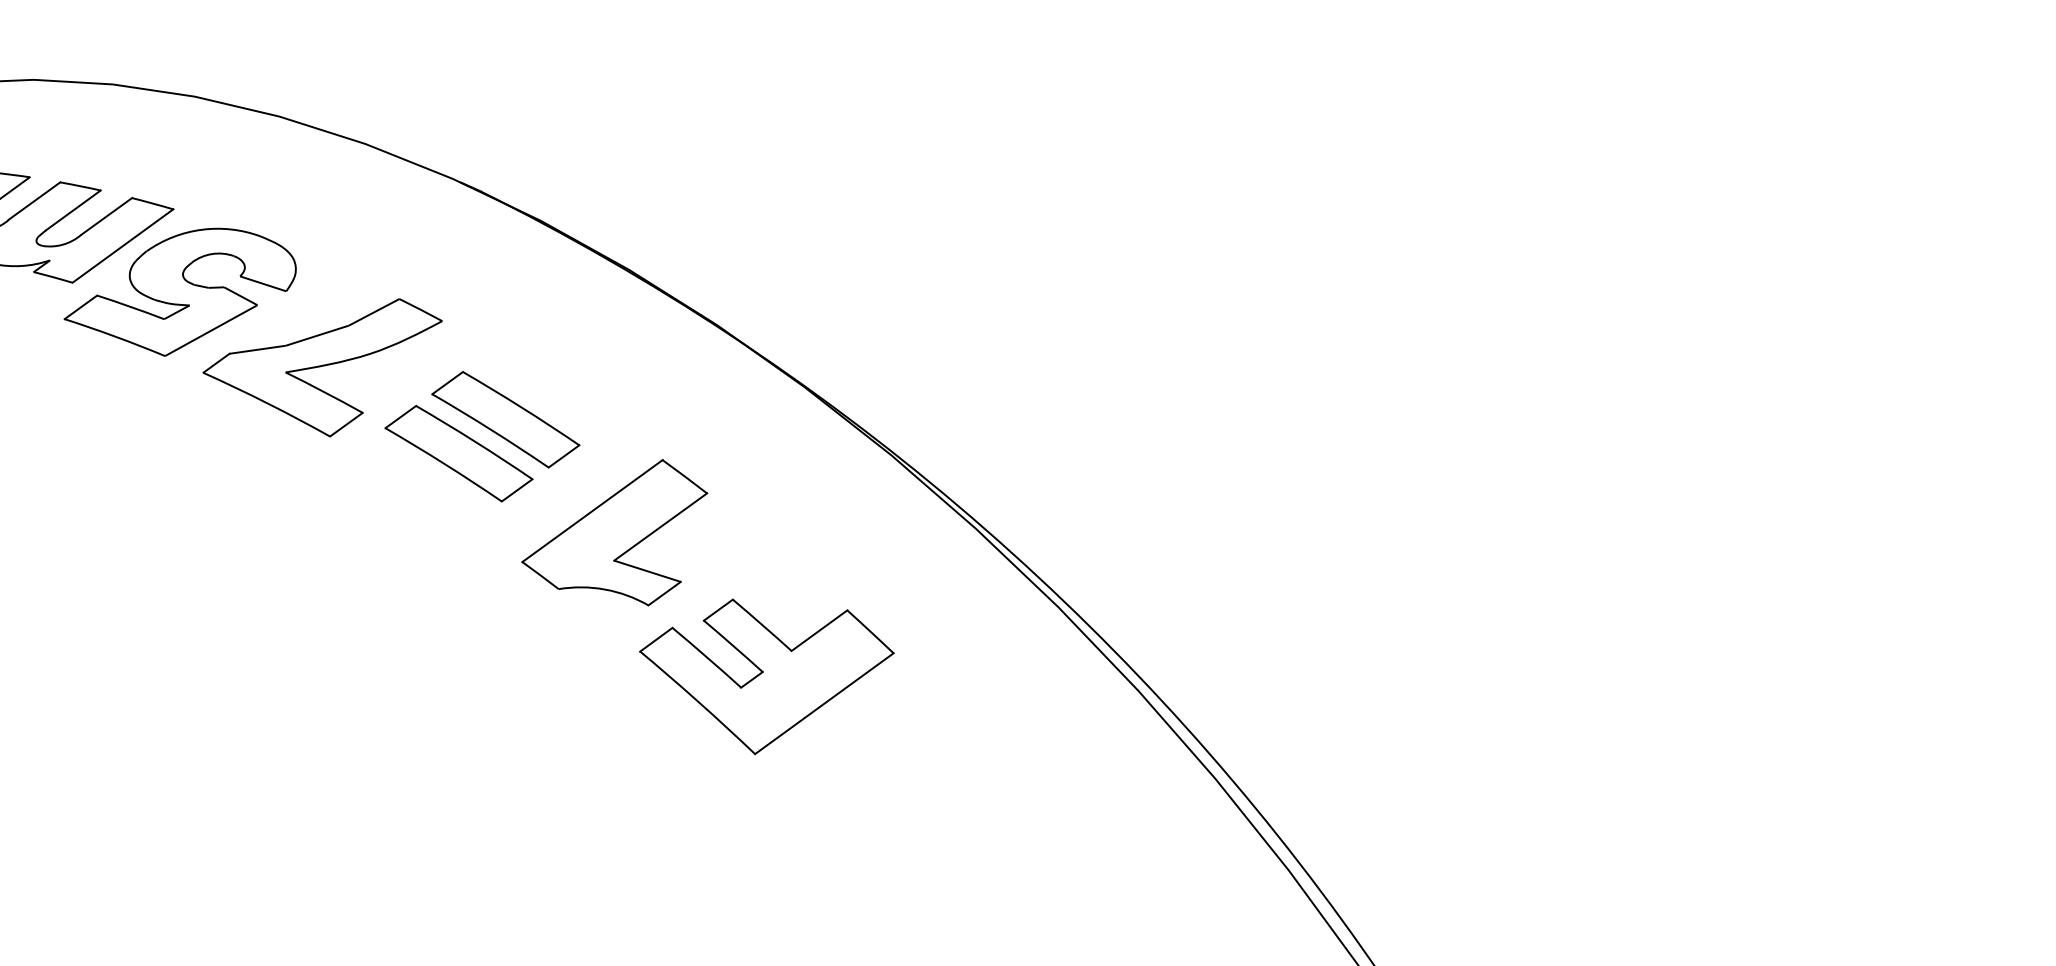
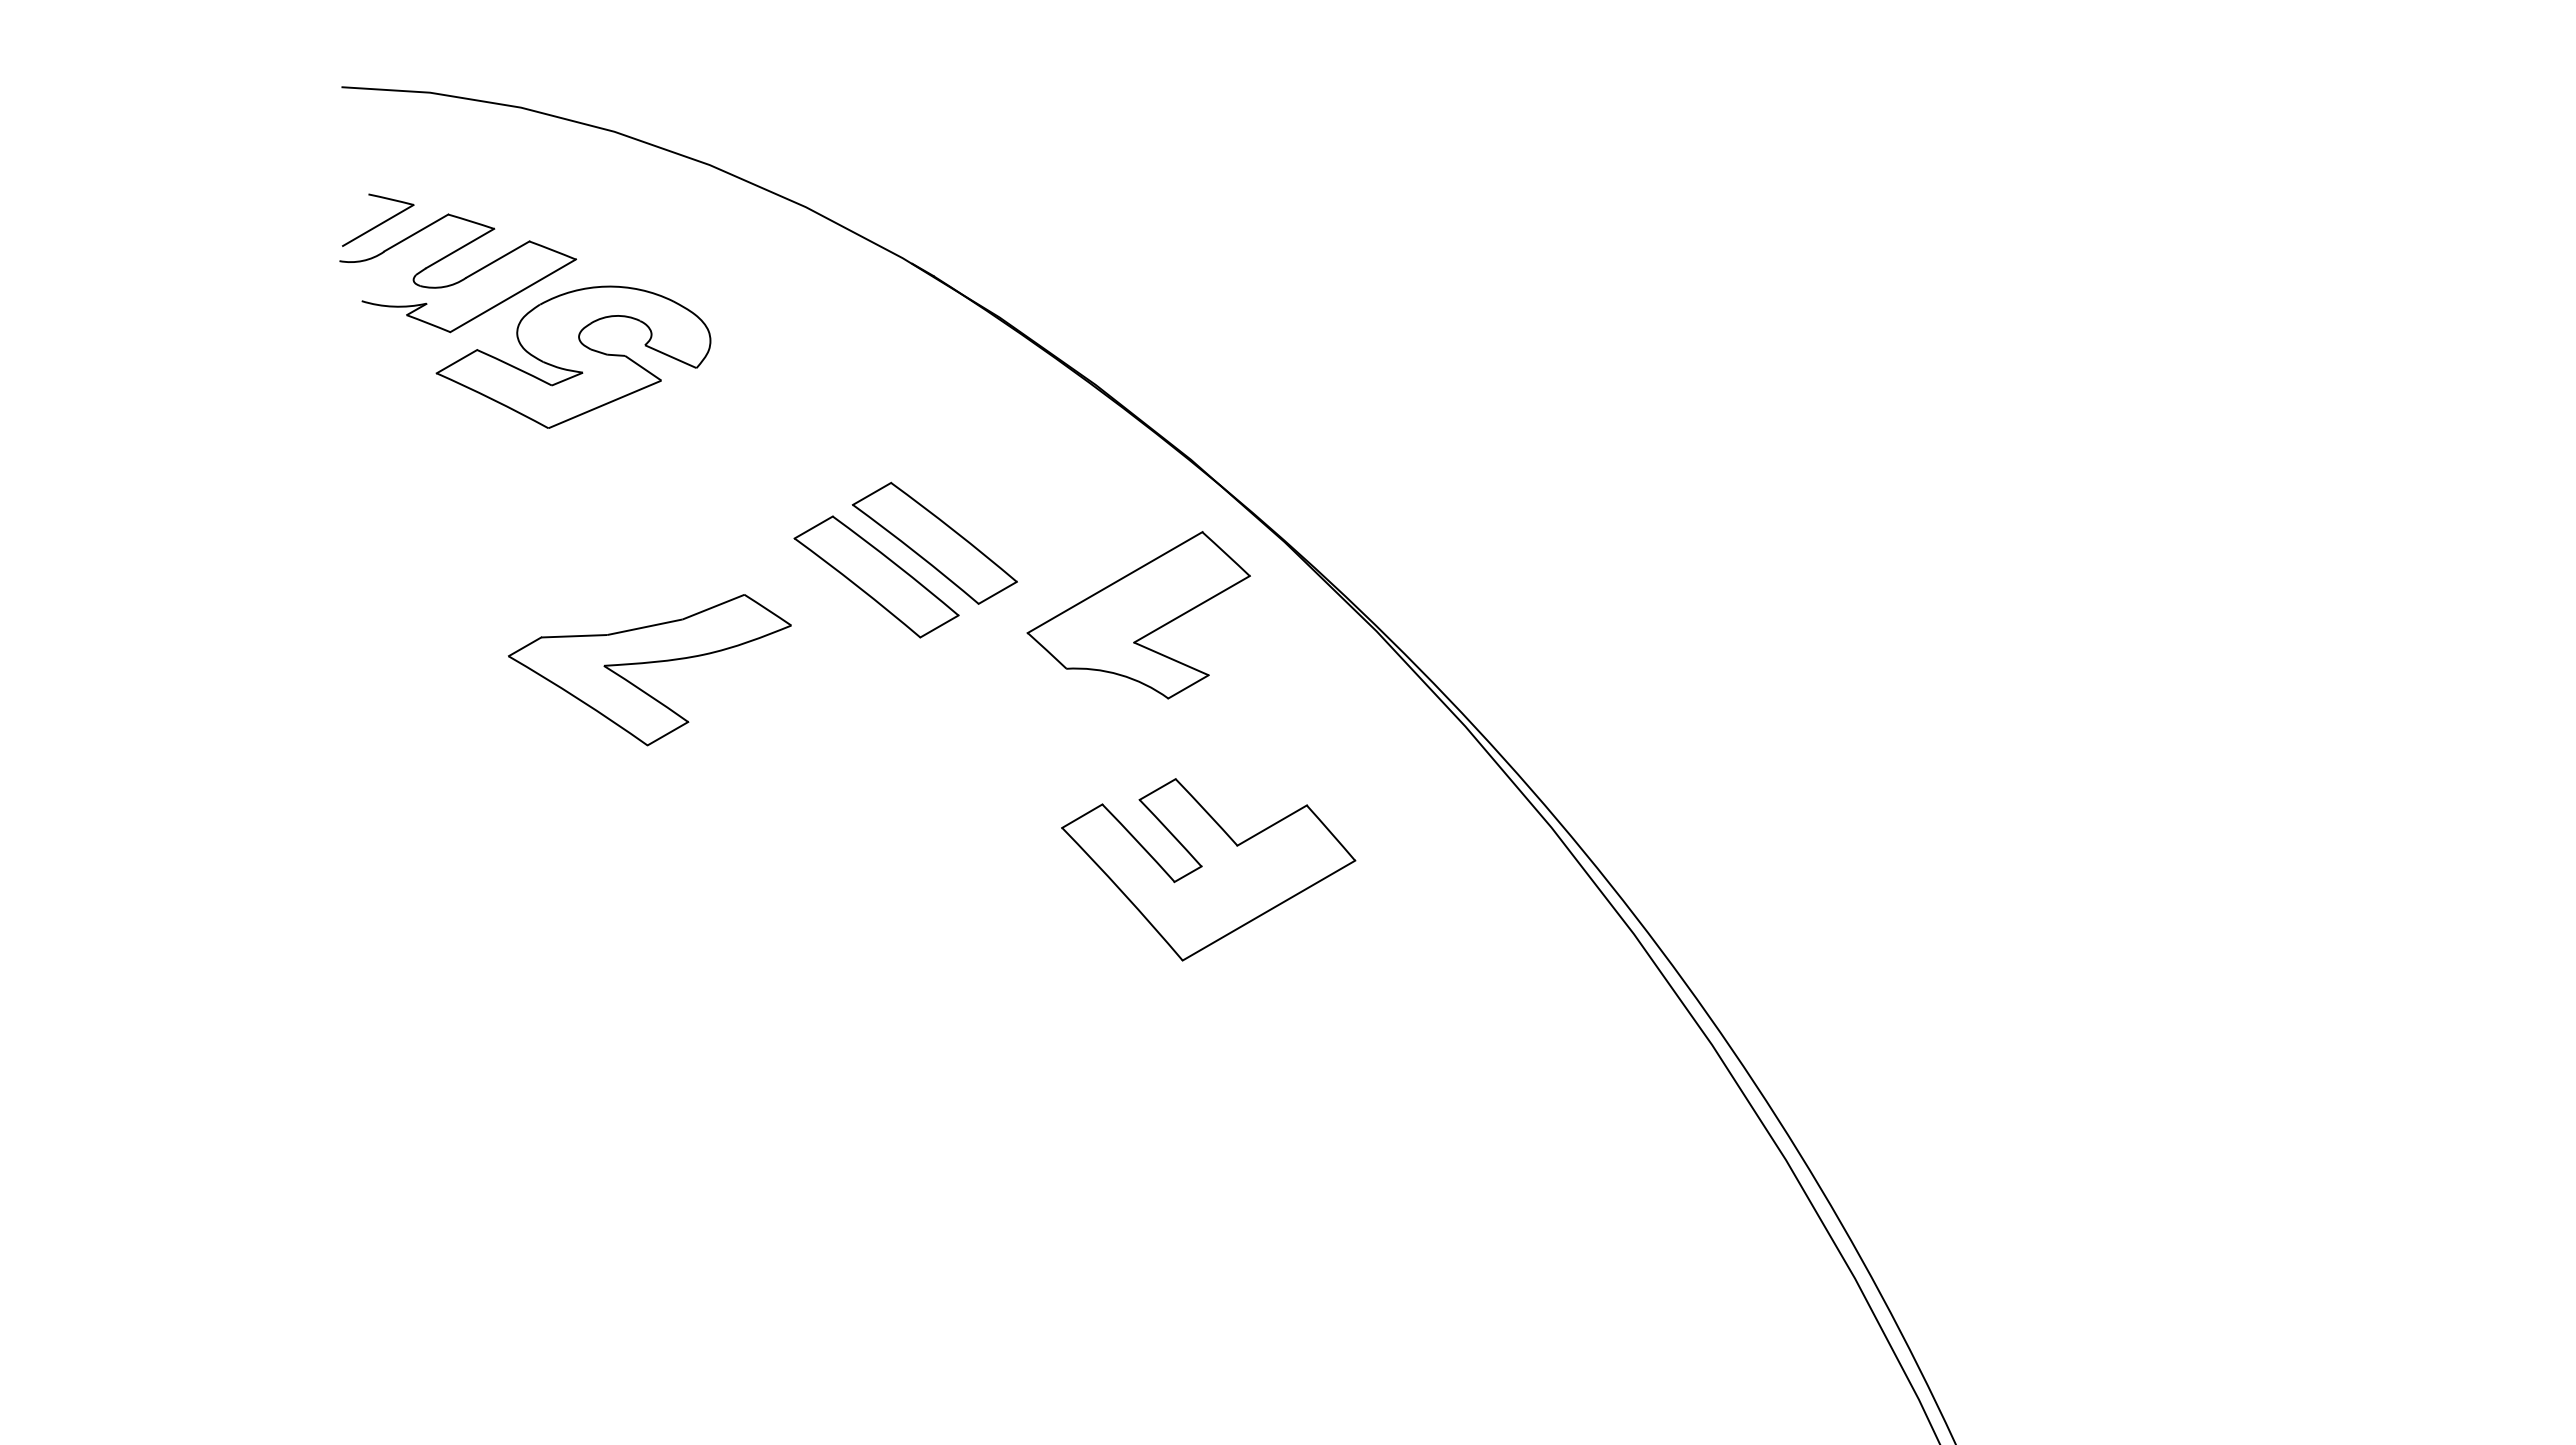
part: (324, 366) -> (649, 663), moved
part: (615, 537) -> (1138, 615), moved

